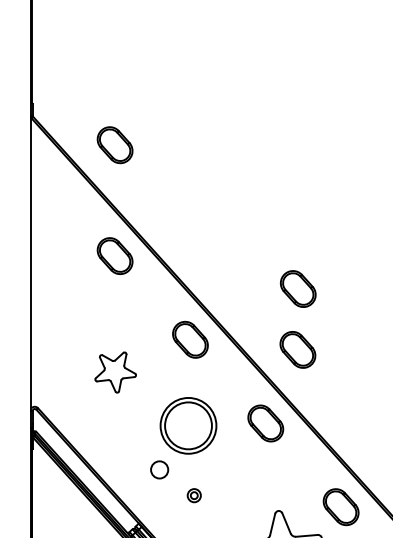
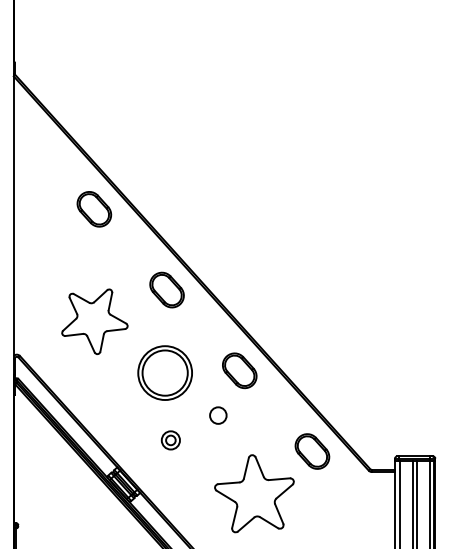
part: (115, 145) -> (94, 102), removed
part: (297, 288) -> (270, 240), removed
part: (297, 349) -> (270, 299), removed
part: (115, 372) -> (94, 321), size x1.67
circle: (159, 469) -> (218, 415), moved
part: (194, 495) -> (170, 440), size x1.43

